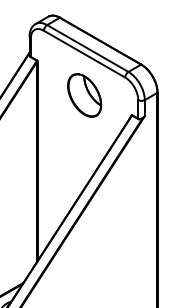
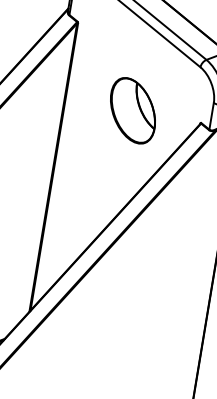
part: (84, 95) -> (132, 110), moved

